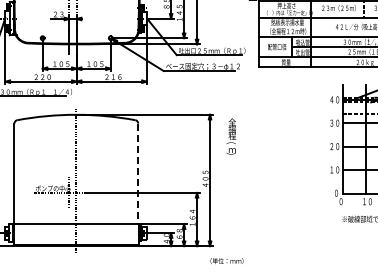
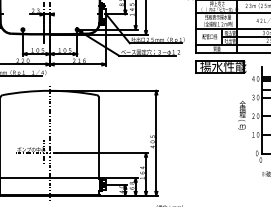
part: (290, 84) -> (220, 66), added
text: (231, 136) -> (242, 115), moved
line: (138, 174) -> (99, 138), dashed -> solid

